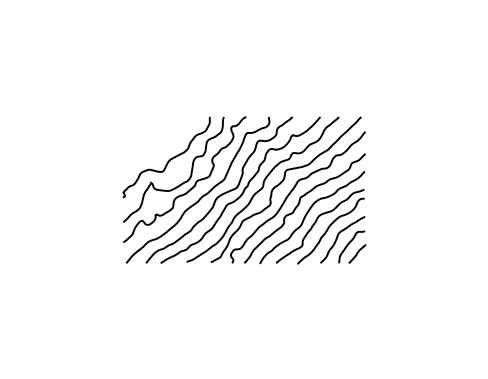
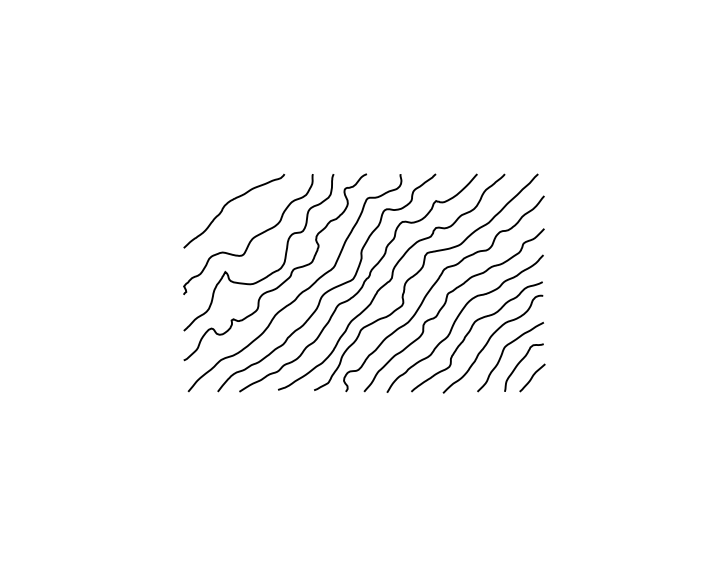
curve: (153, 137) -> (228, 204), added

